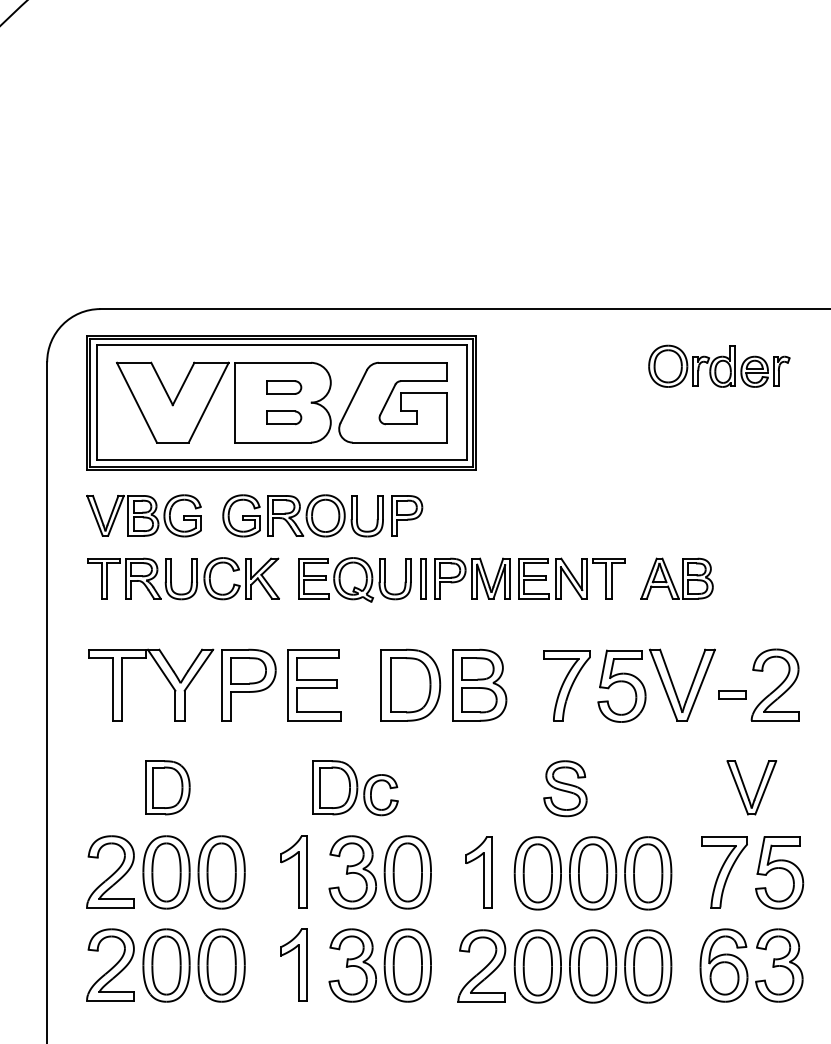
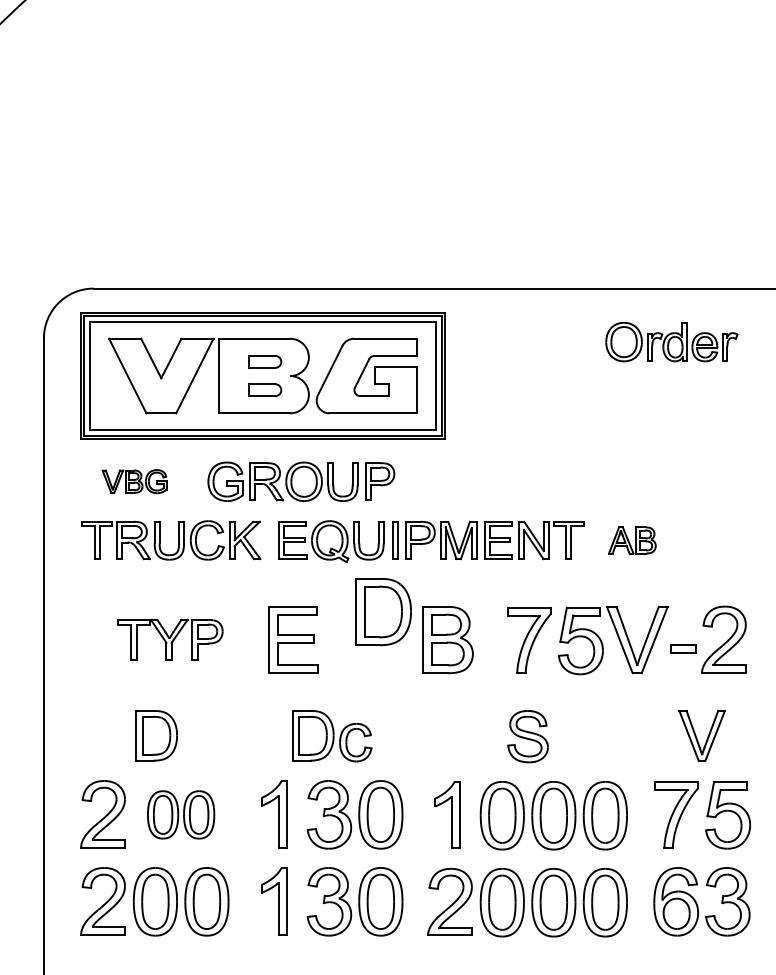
part: (144, 515) -> (134, 481), size x0.6
part: (677, 578) -> (632, 540), size x0.7
part: (182, 684) -> (170, 639), size x0.6
part: (410, 685) -> (383, 612), moved
part: (193, 872) -> (180, 814), size x0.7

